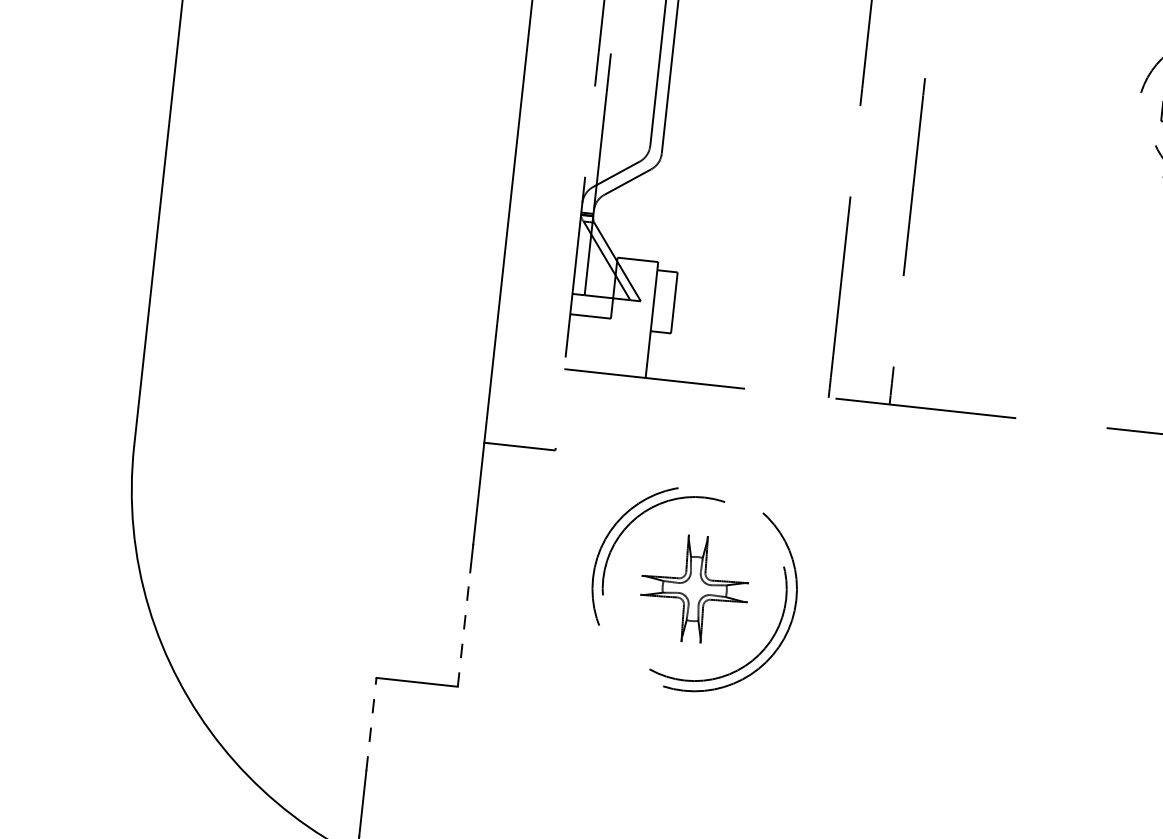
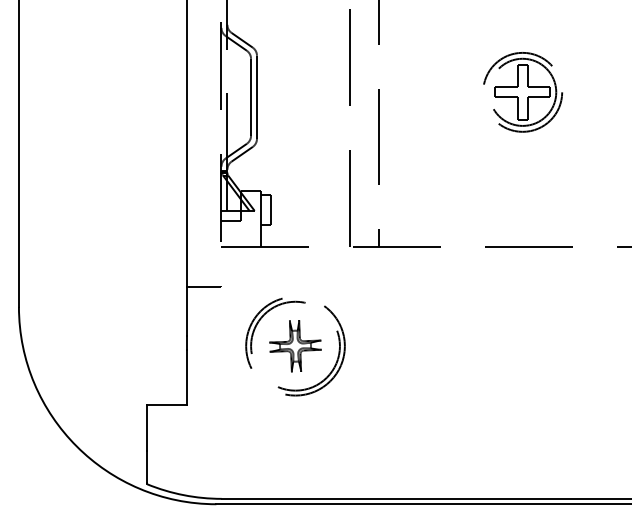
line: (463, 629) -> (186, 377), dashed -> solid
line: (371, 723) -> (147, 427), dashed -> solid

